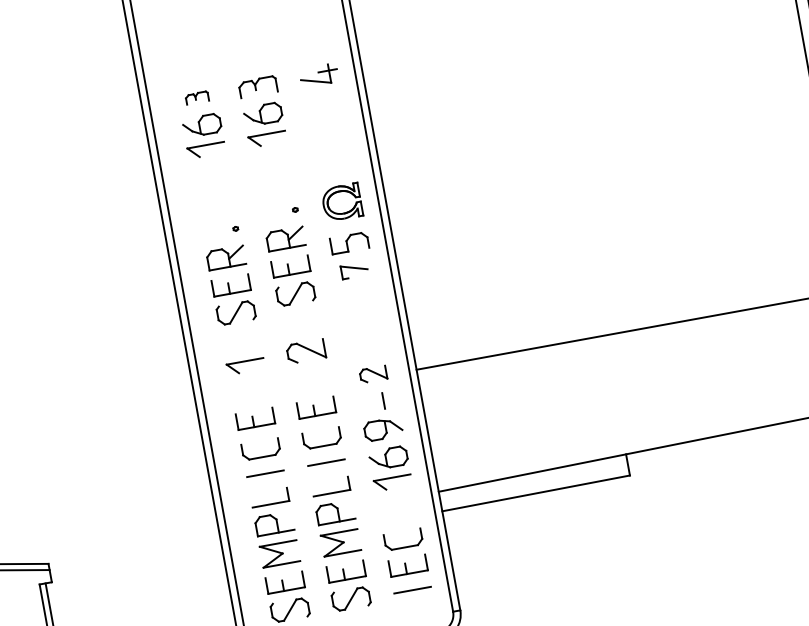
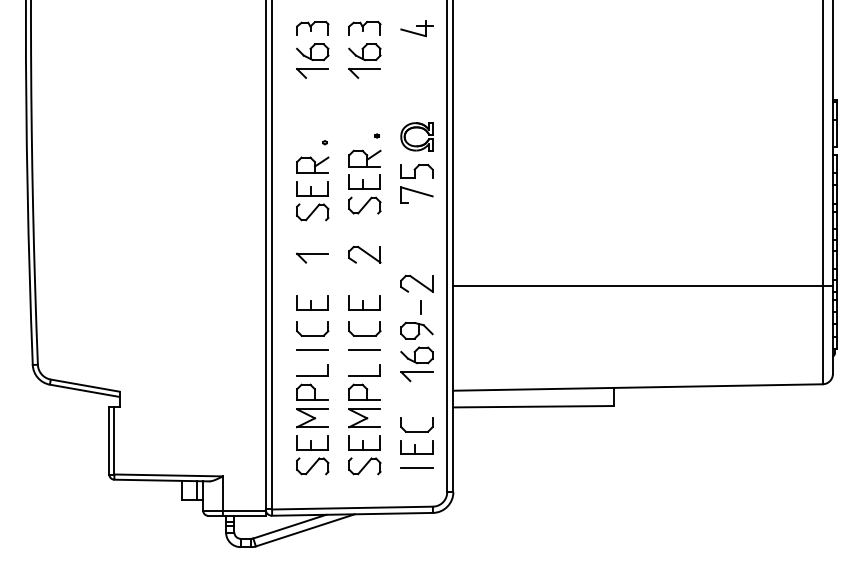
part: (196, 97) -> (312, 28), size x1.67
part: (353, 269) -> (416, 194), size x1.43
part: (372, 374) -> (416, 283), size x1.43

